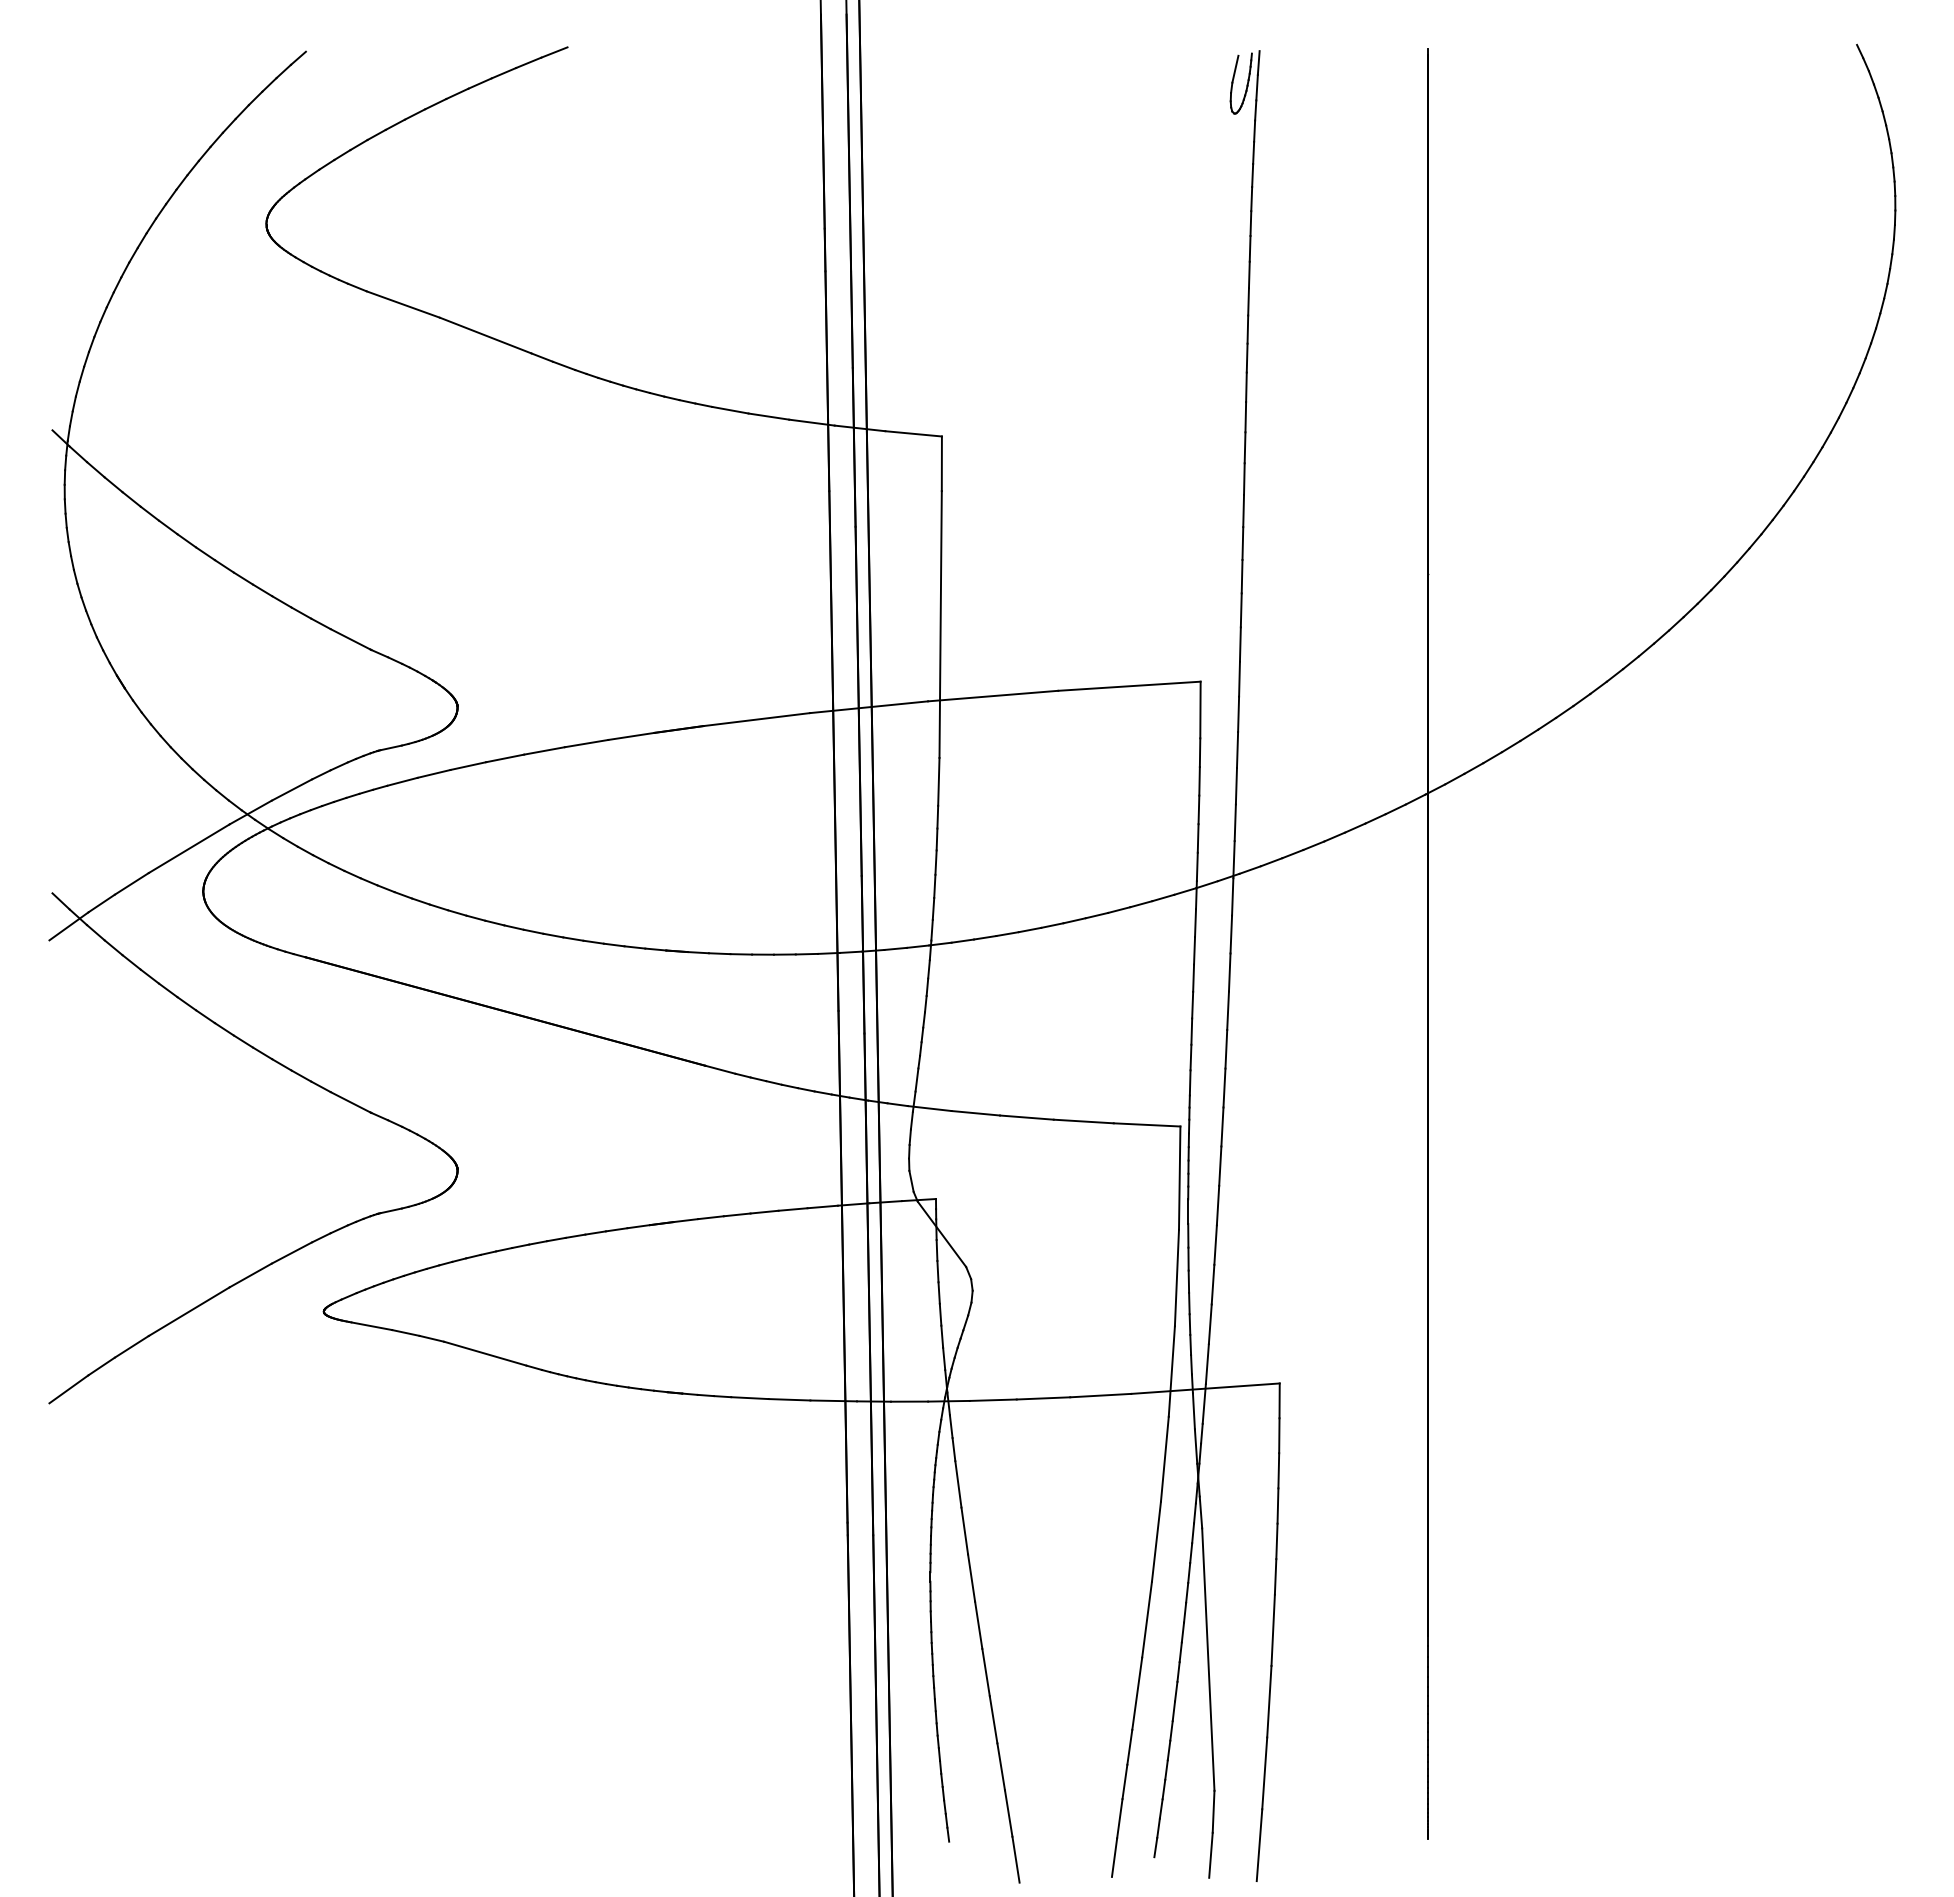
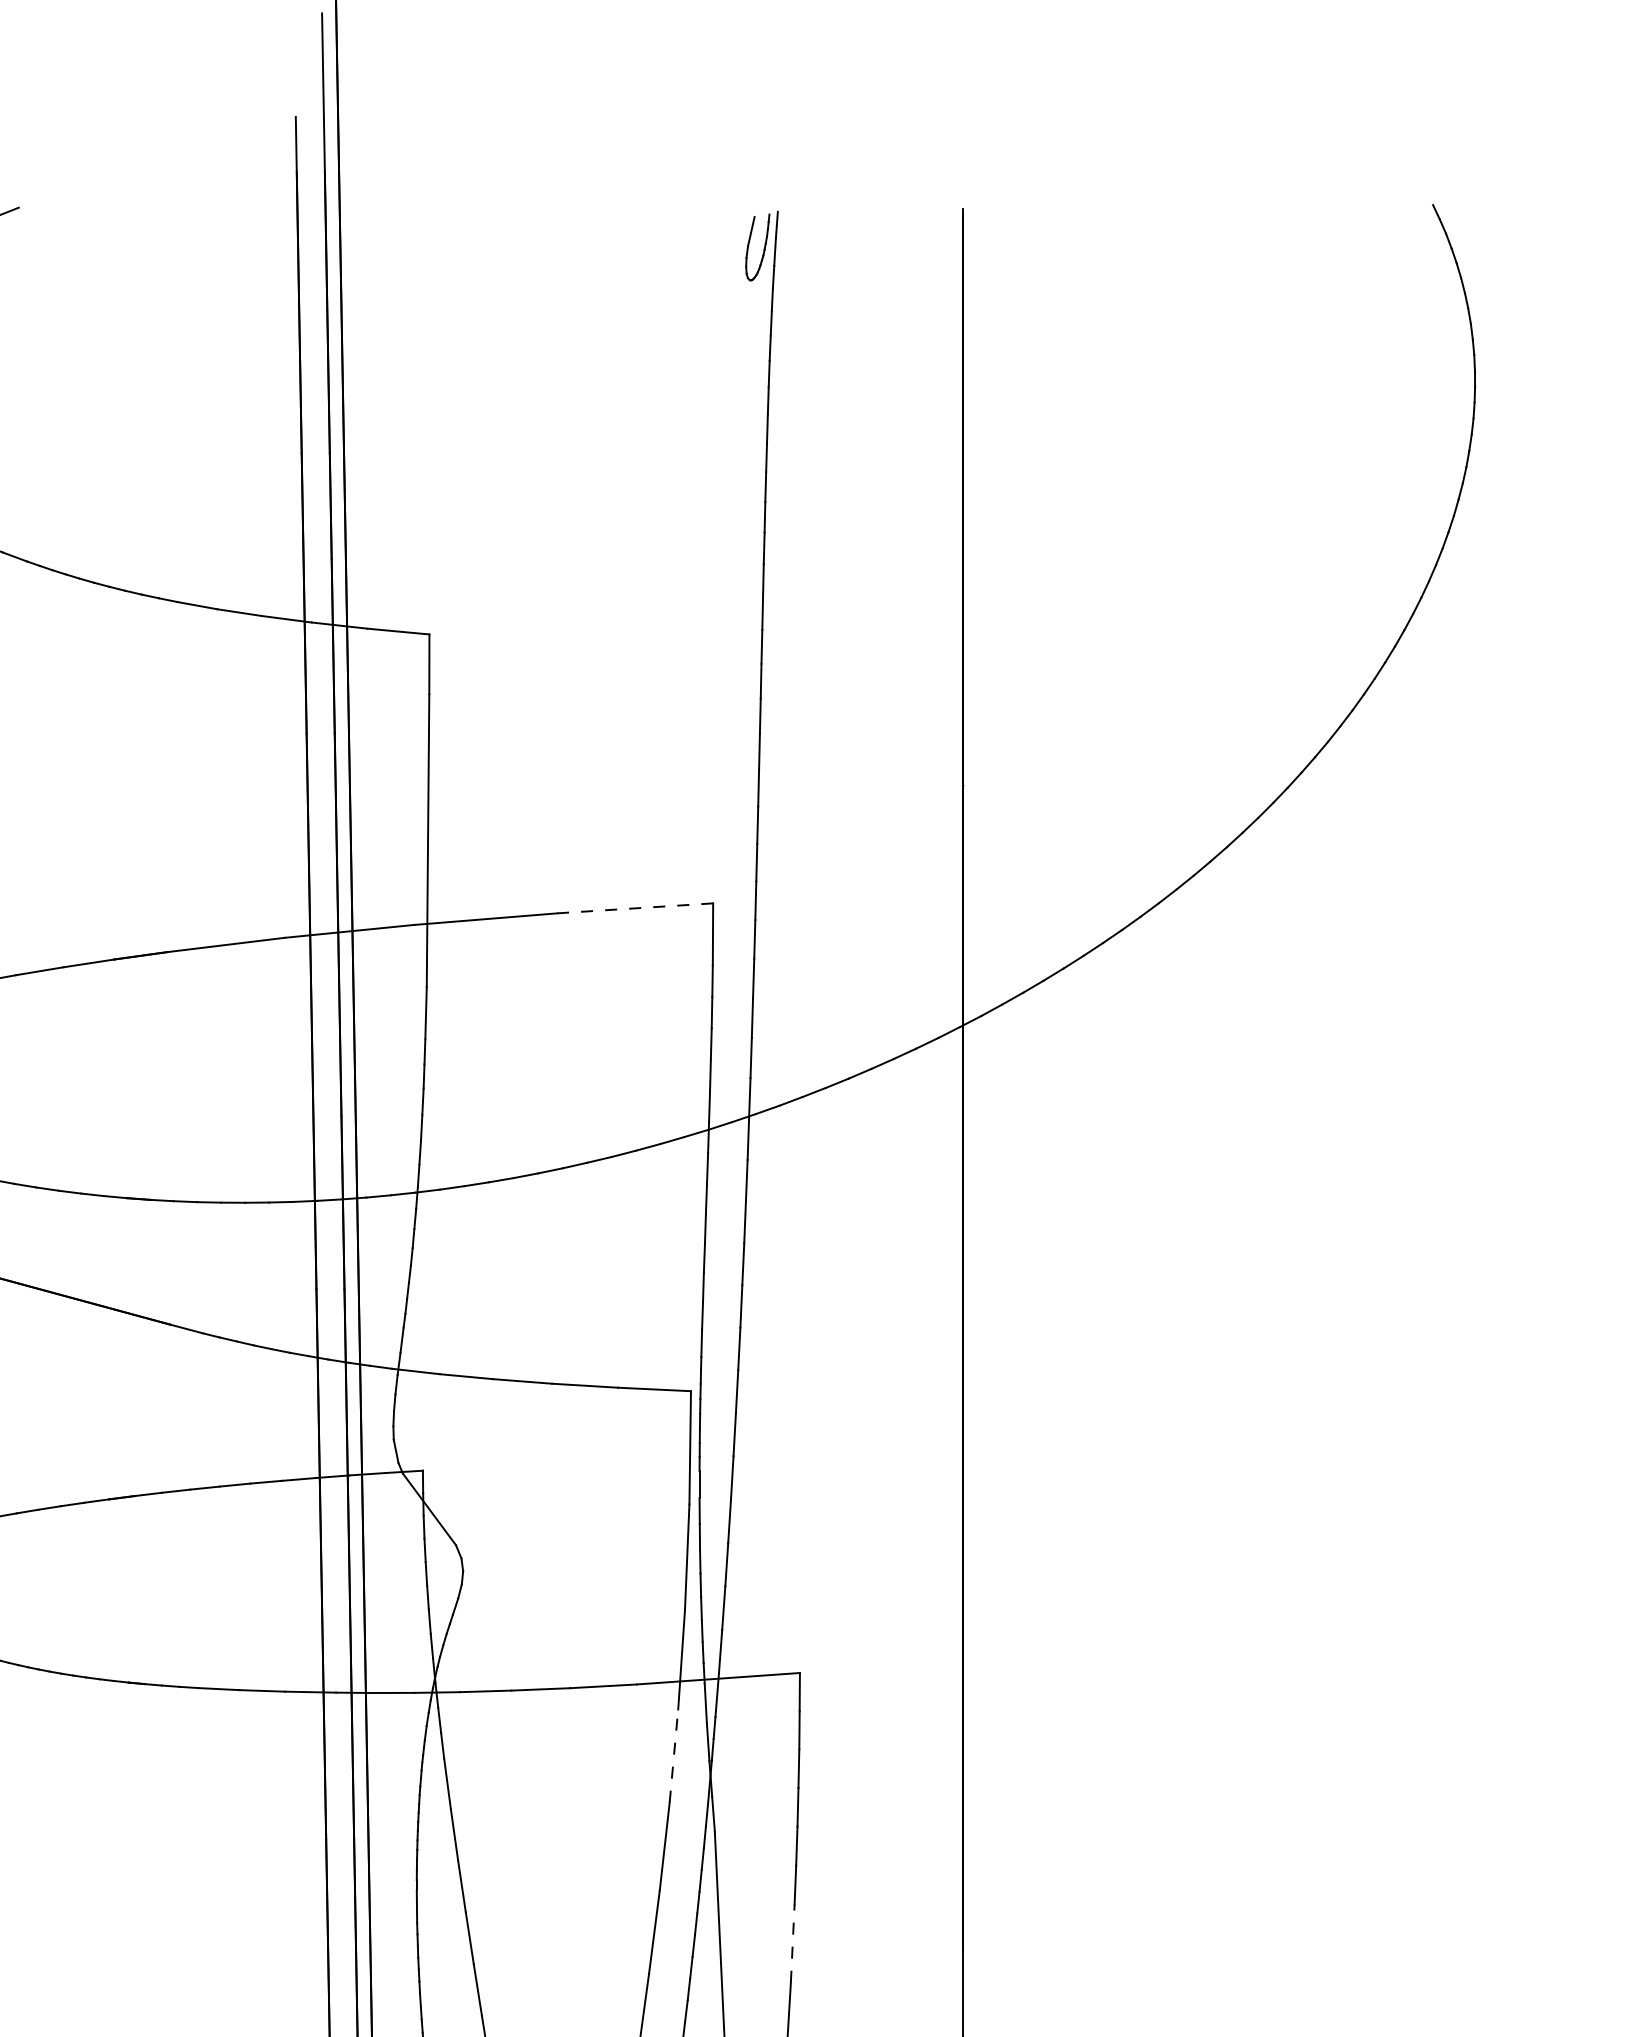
line: (1129, 686) -> (635, 908), solid -> dashed
line: (1164, 1459) -> (673, 1756), solid -> dashed
line: (1273, 1630) -> (793, 1943), solid -> dashed

